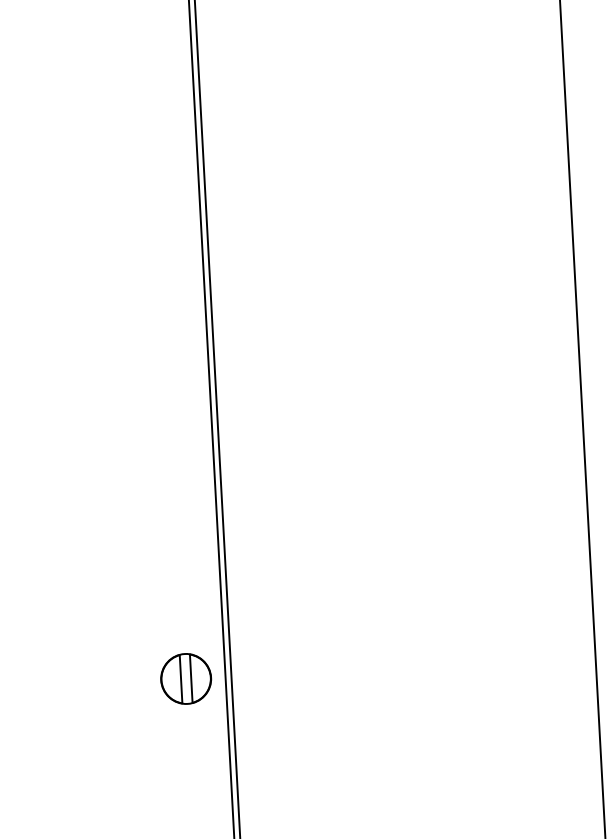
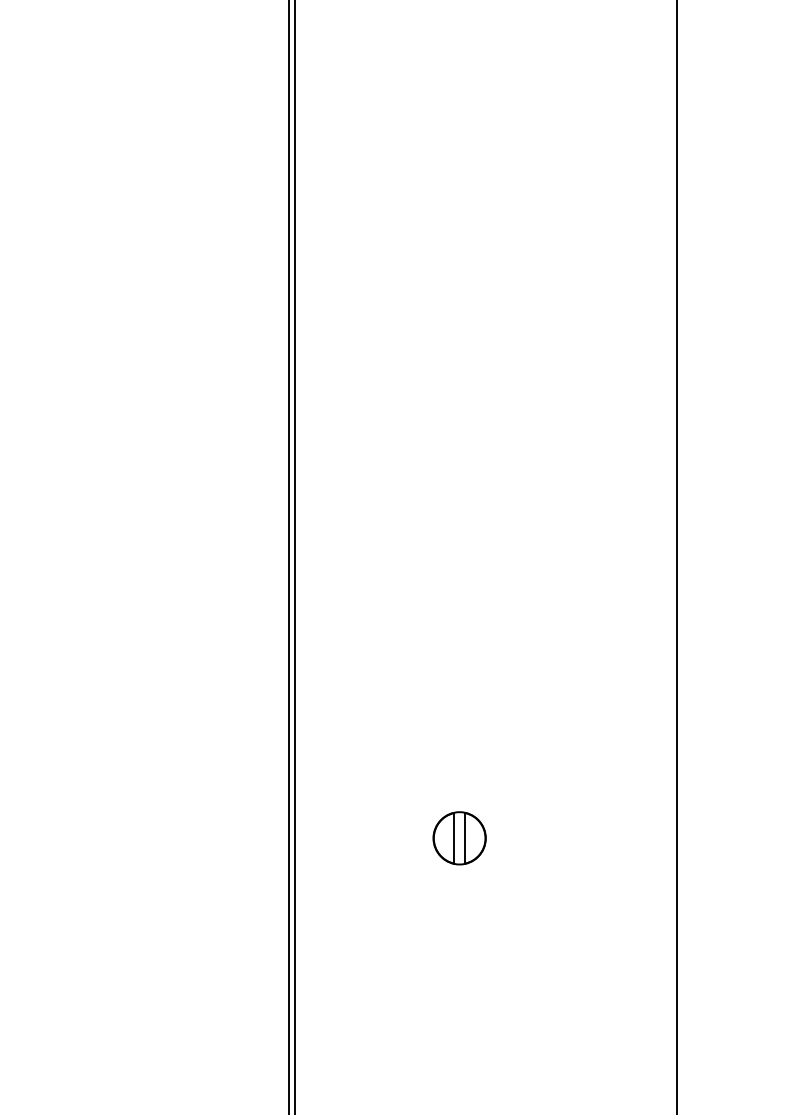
part: (186, 679) -> (459, 838), moved

